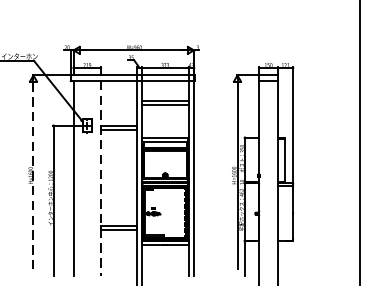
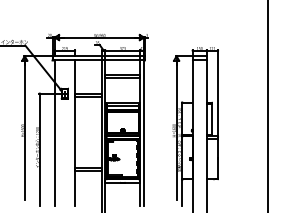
line: (33, 176) -> (24, 131), dashed -> solid
line: (101, 177) -> (75, 132), dashed -> solid

